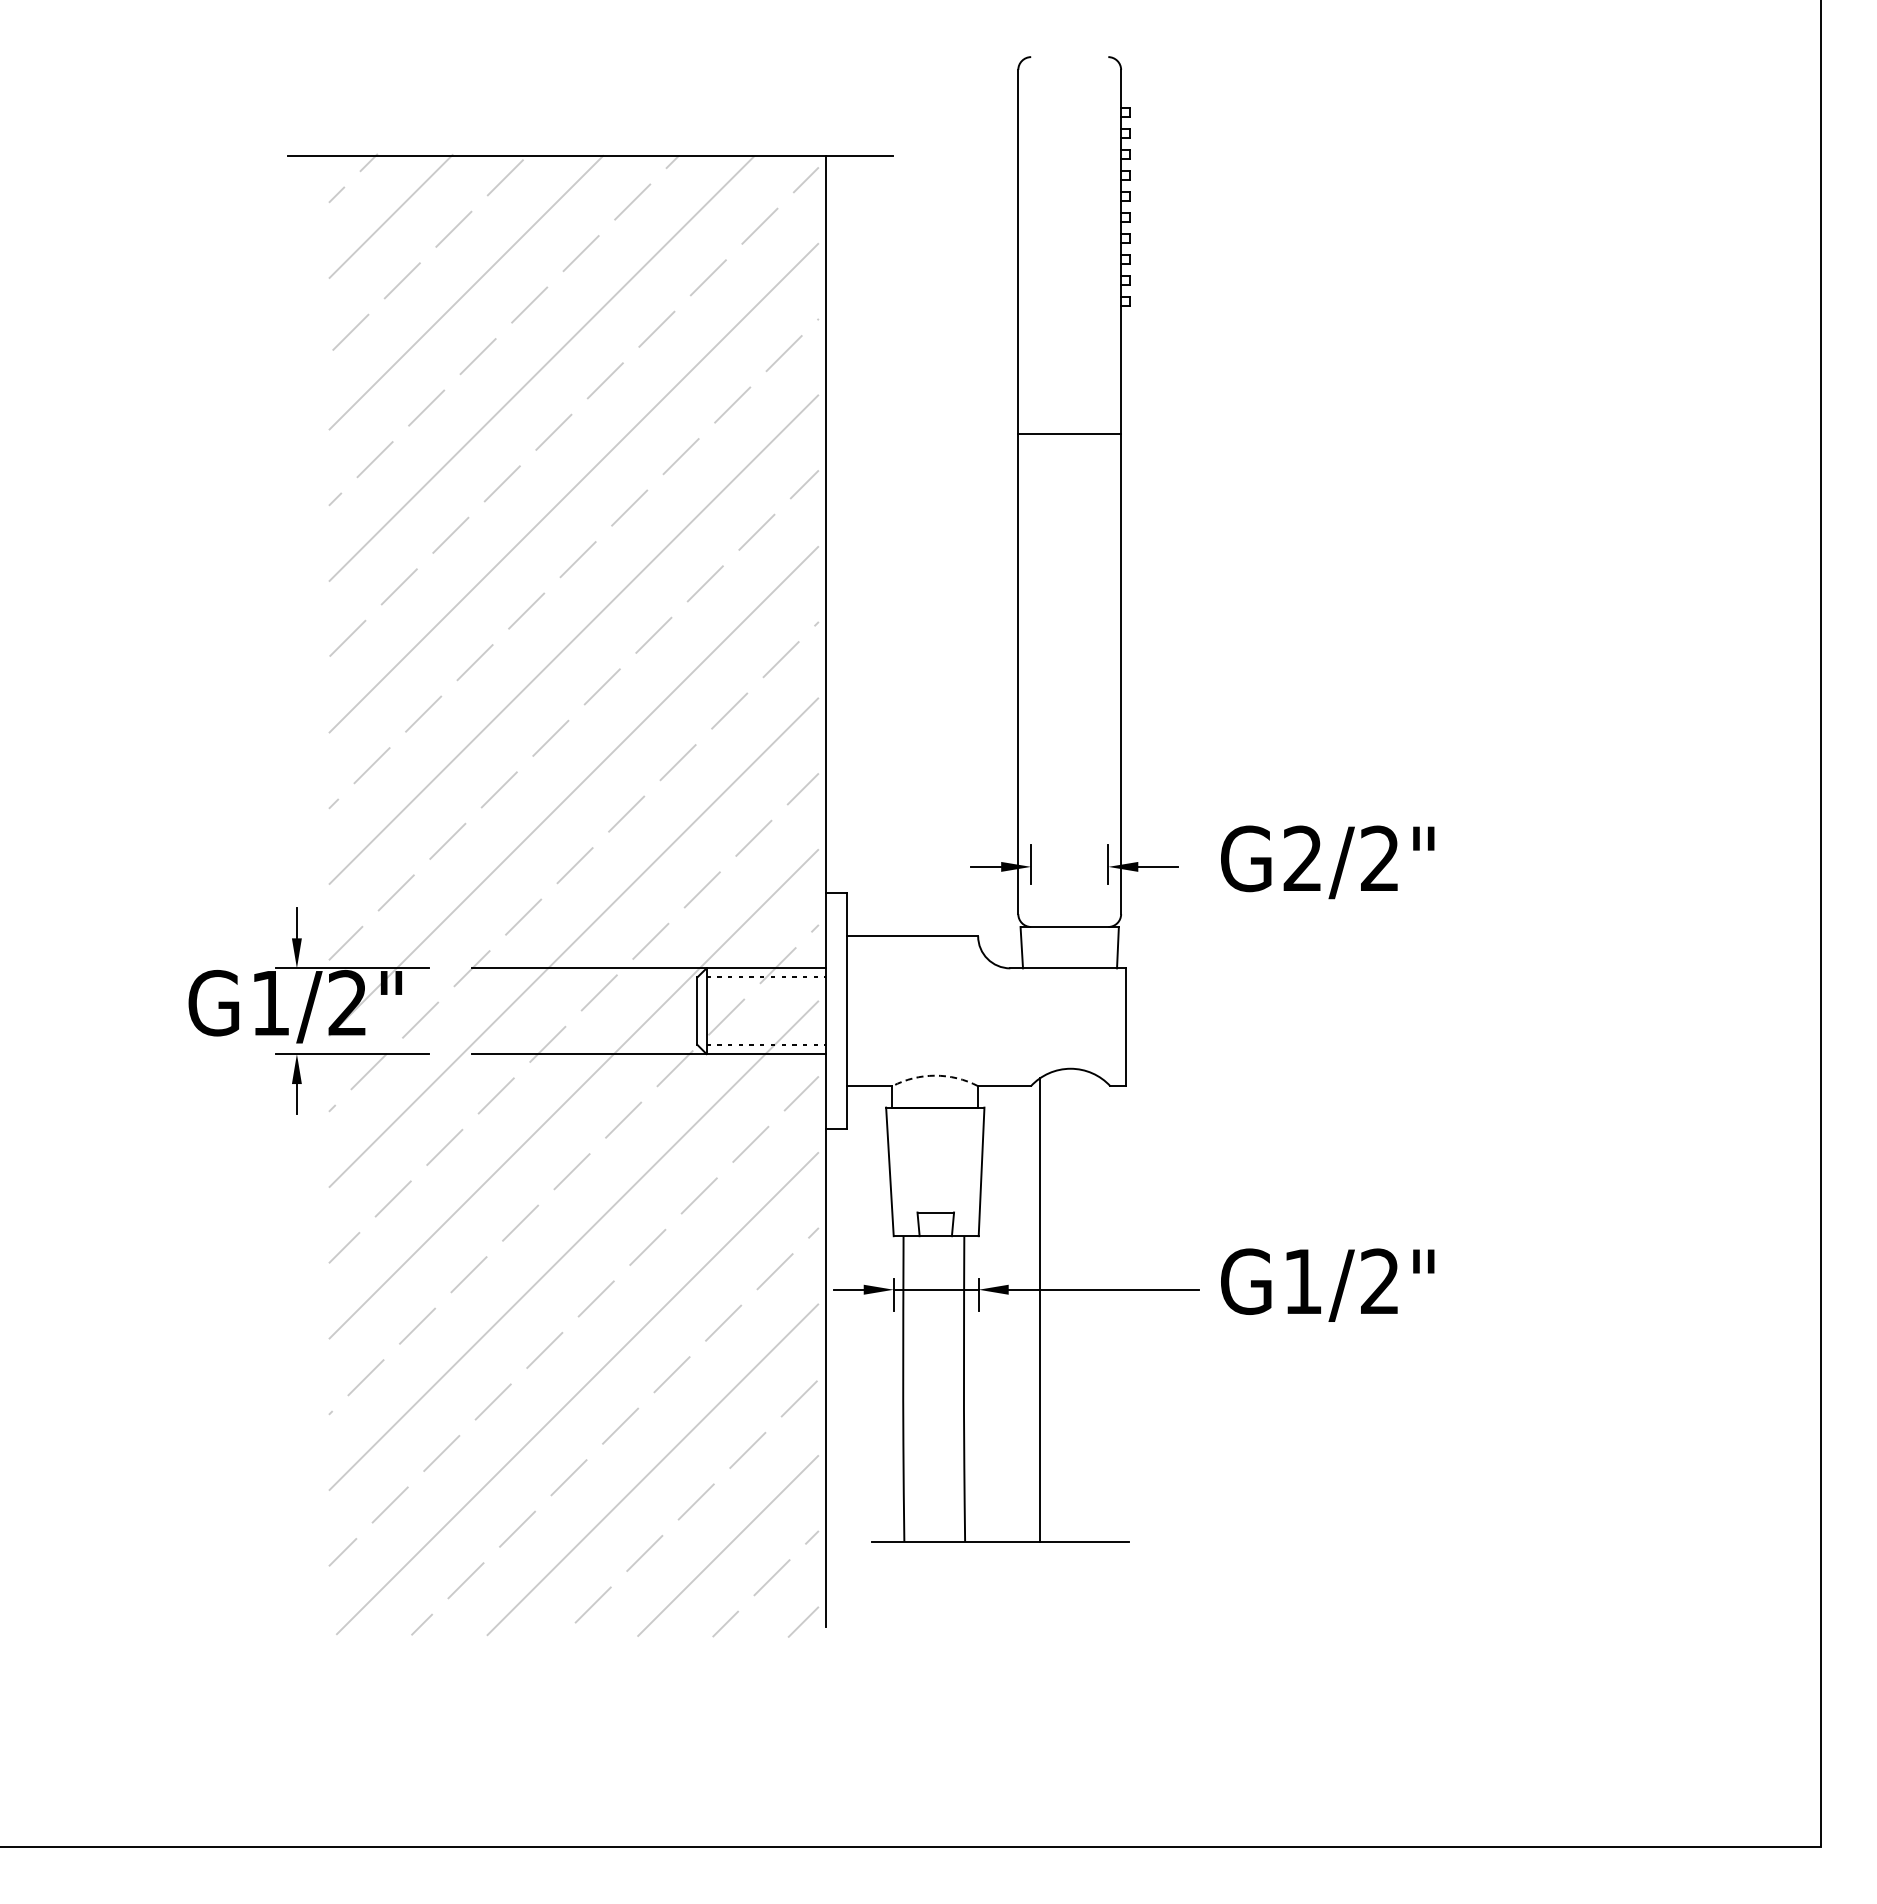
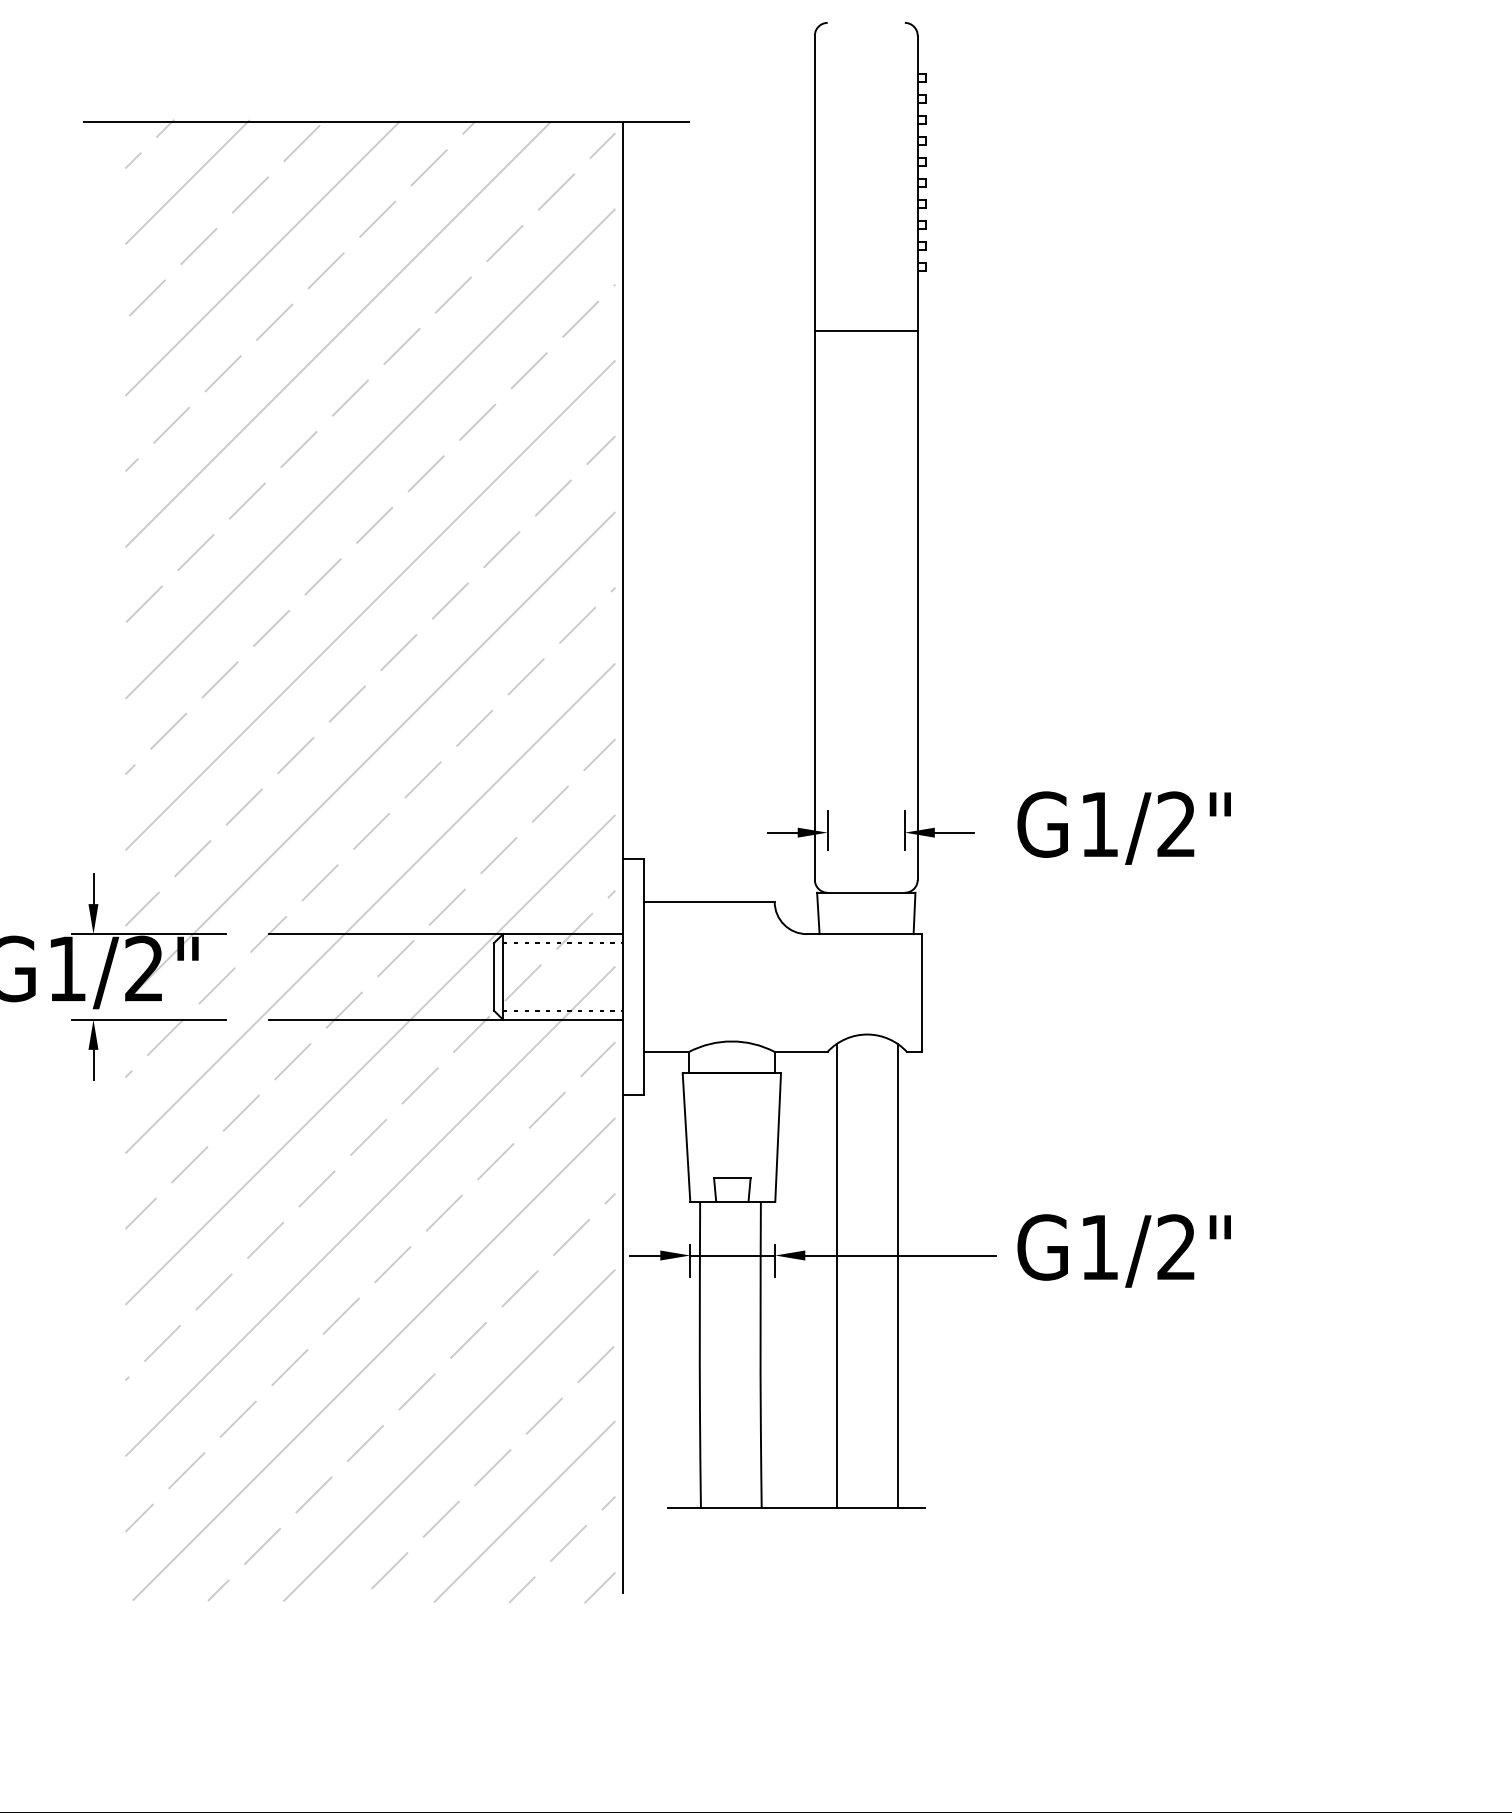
line: (1069, 433) -> (866, 331), moved
text: (1302, 857) -> (1099, 823), G2/2" -> G1/2"
arc: (935, 1075) -> (732, 1041), dashed -> solid
line: (1101, 1309) -> (898, 1275), added

